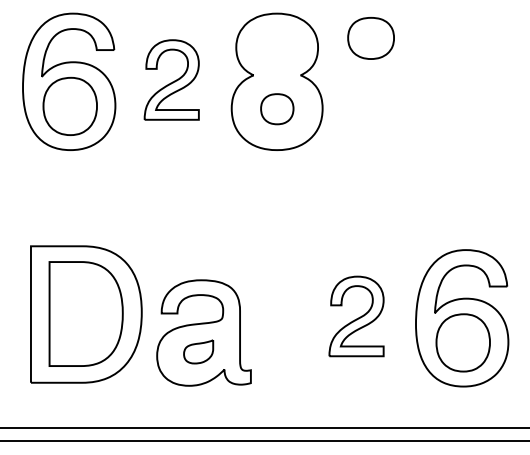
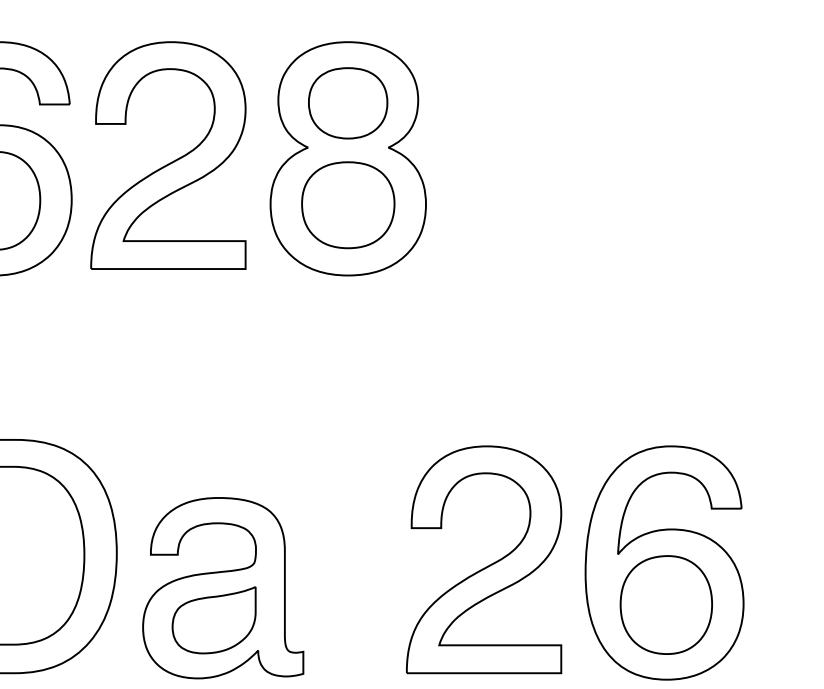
part: (370, 38) -> (347, 103), moved
part: (171, 79) -> (167, 154), size x1.67
part: (277, 109) -> (348, 206), size x1.67
part: (356, 316) -> (483, 559), size x1.67
part: (198, 351) -> (213, 619), size x1.67

